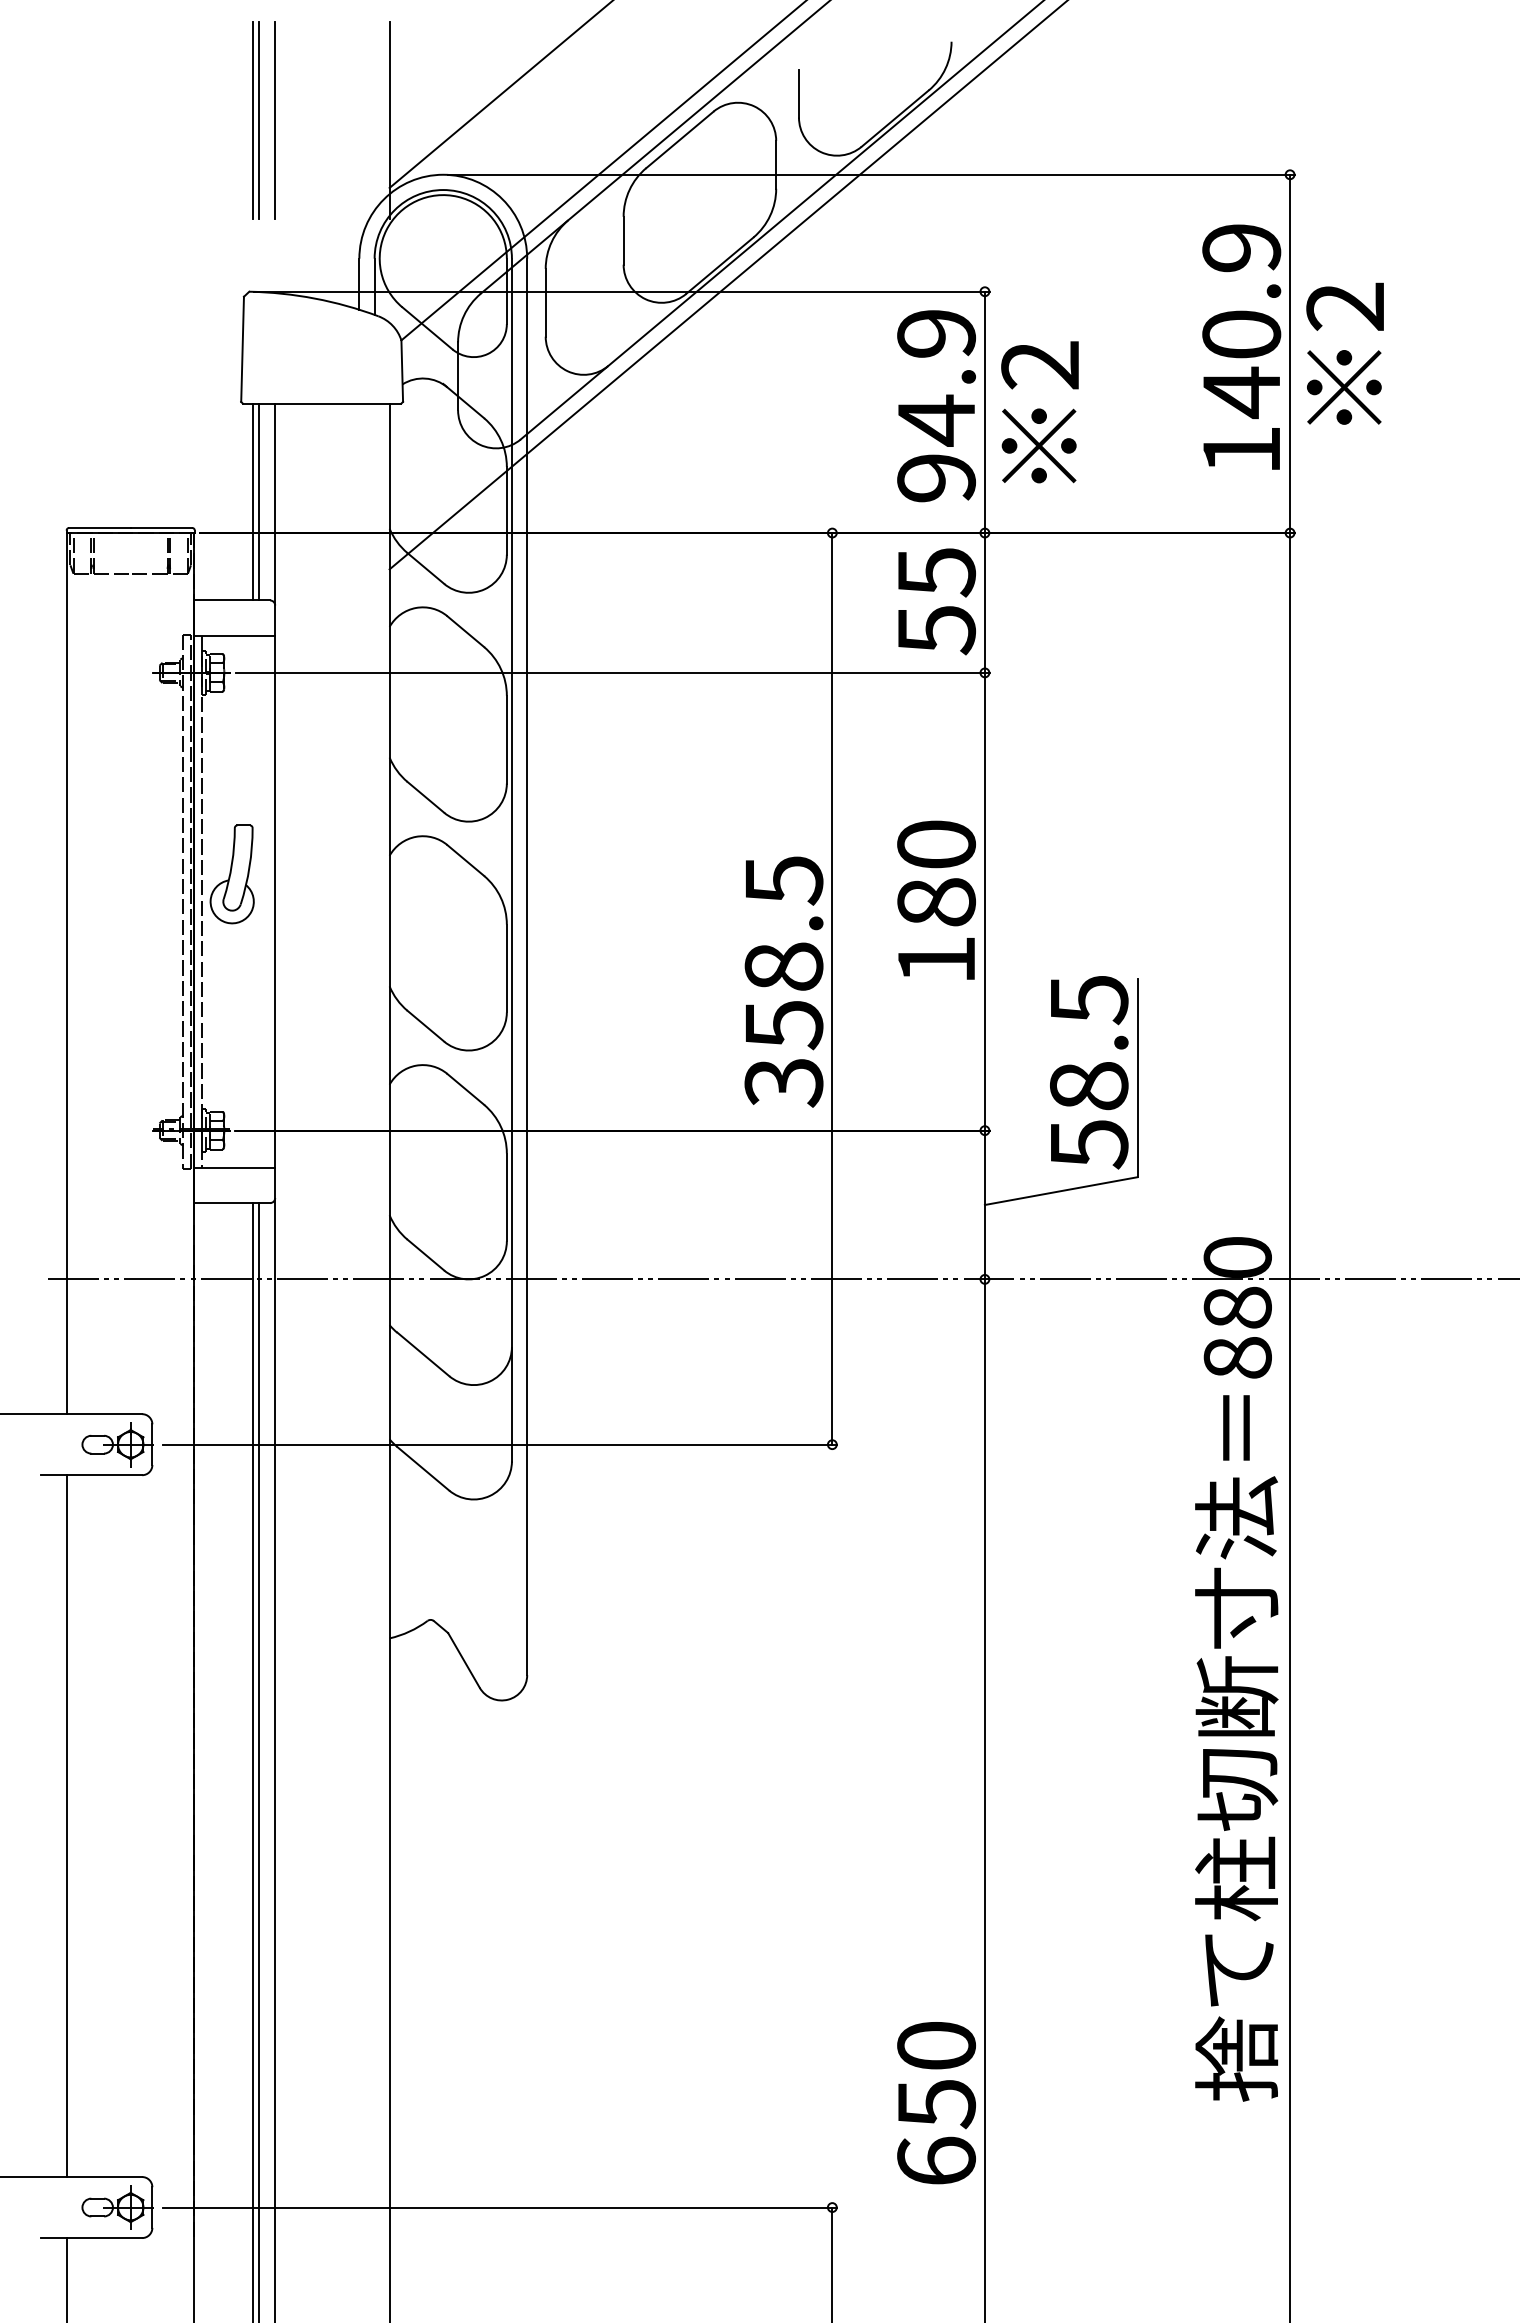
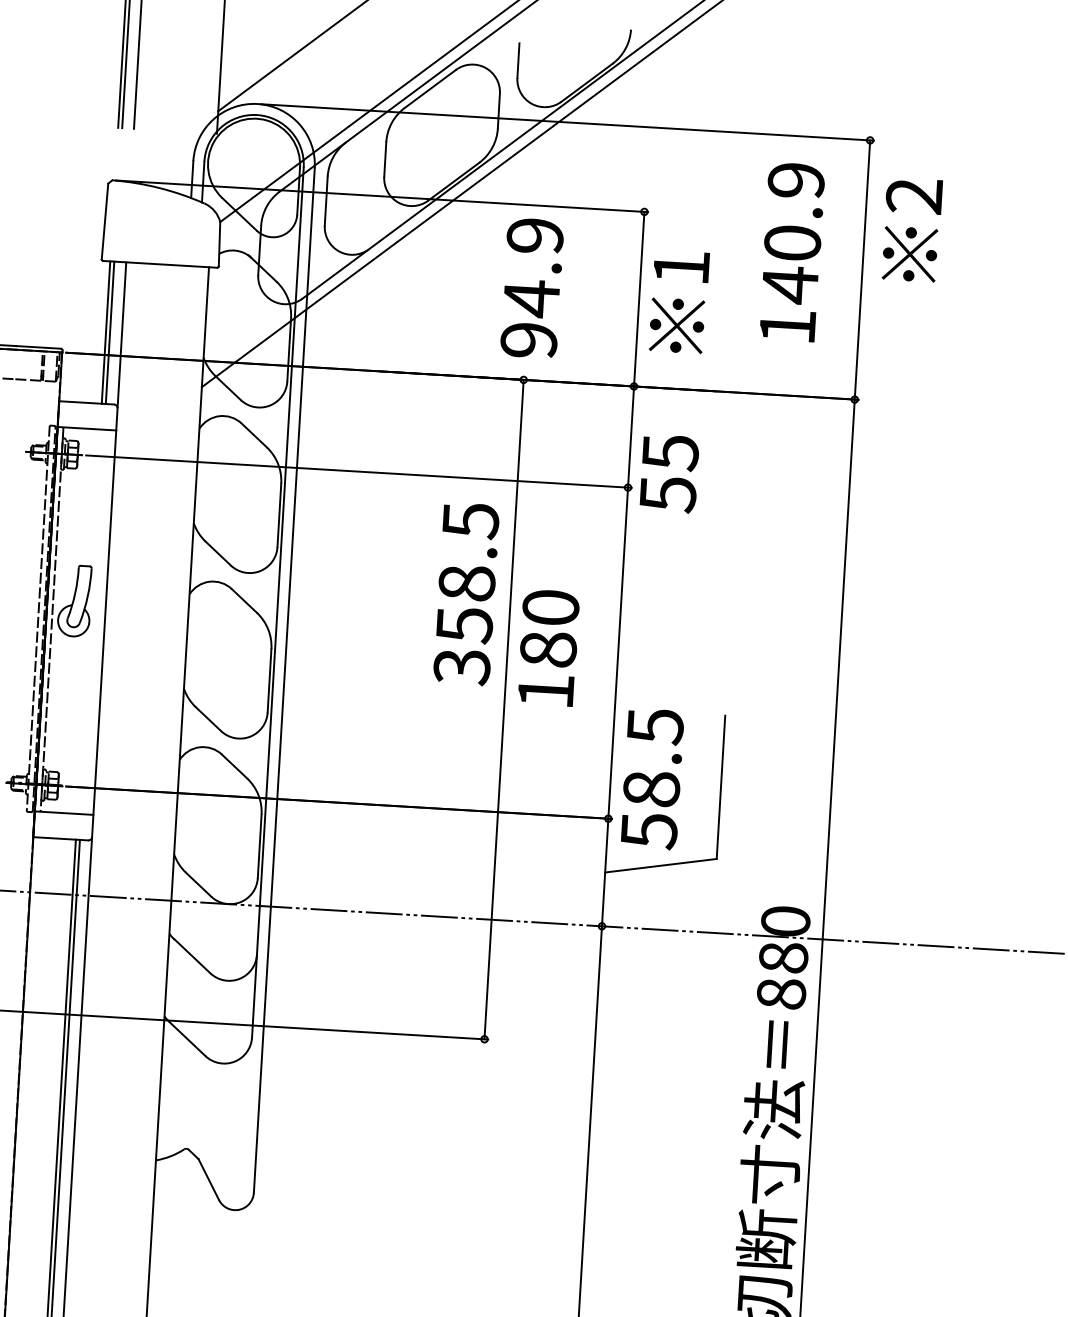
text: (1241, 346) -> (792, 251), moved
text: (1344, 353) -> (911, 229), moved
text: (1039, 365) -> (680, 267), 2 -> 1
text: (936, 406) -> (532, 288), moved
text: (936, 601) -> (669, 473), moved
text: (936, 899) -> (548, 647), moved
text: (783, 981) -> (466, 593), moved
text: (1089, 1072) -> (652, 779), moved

